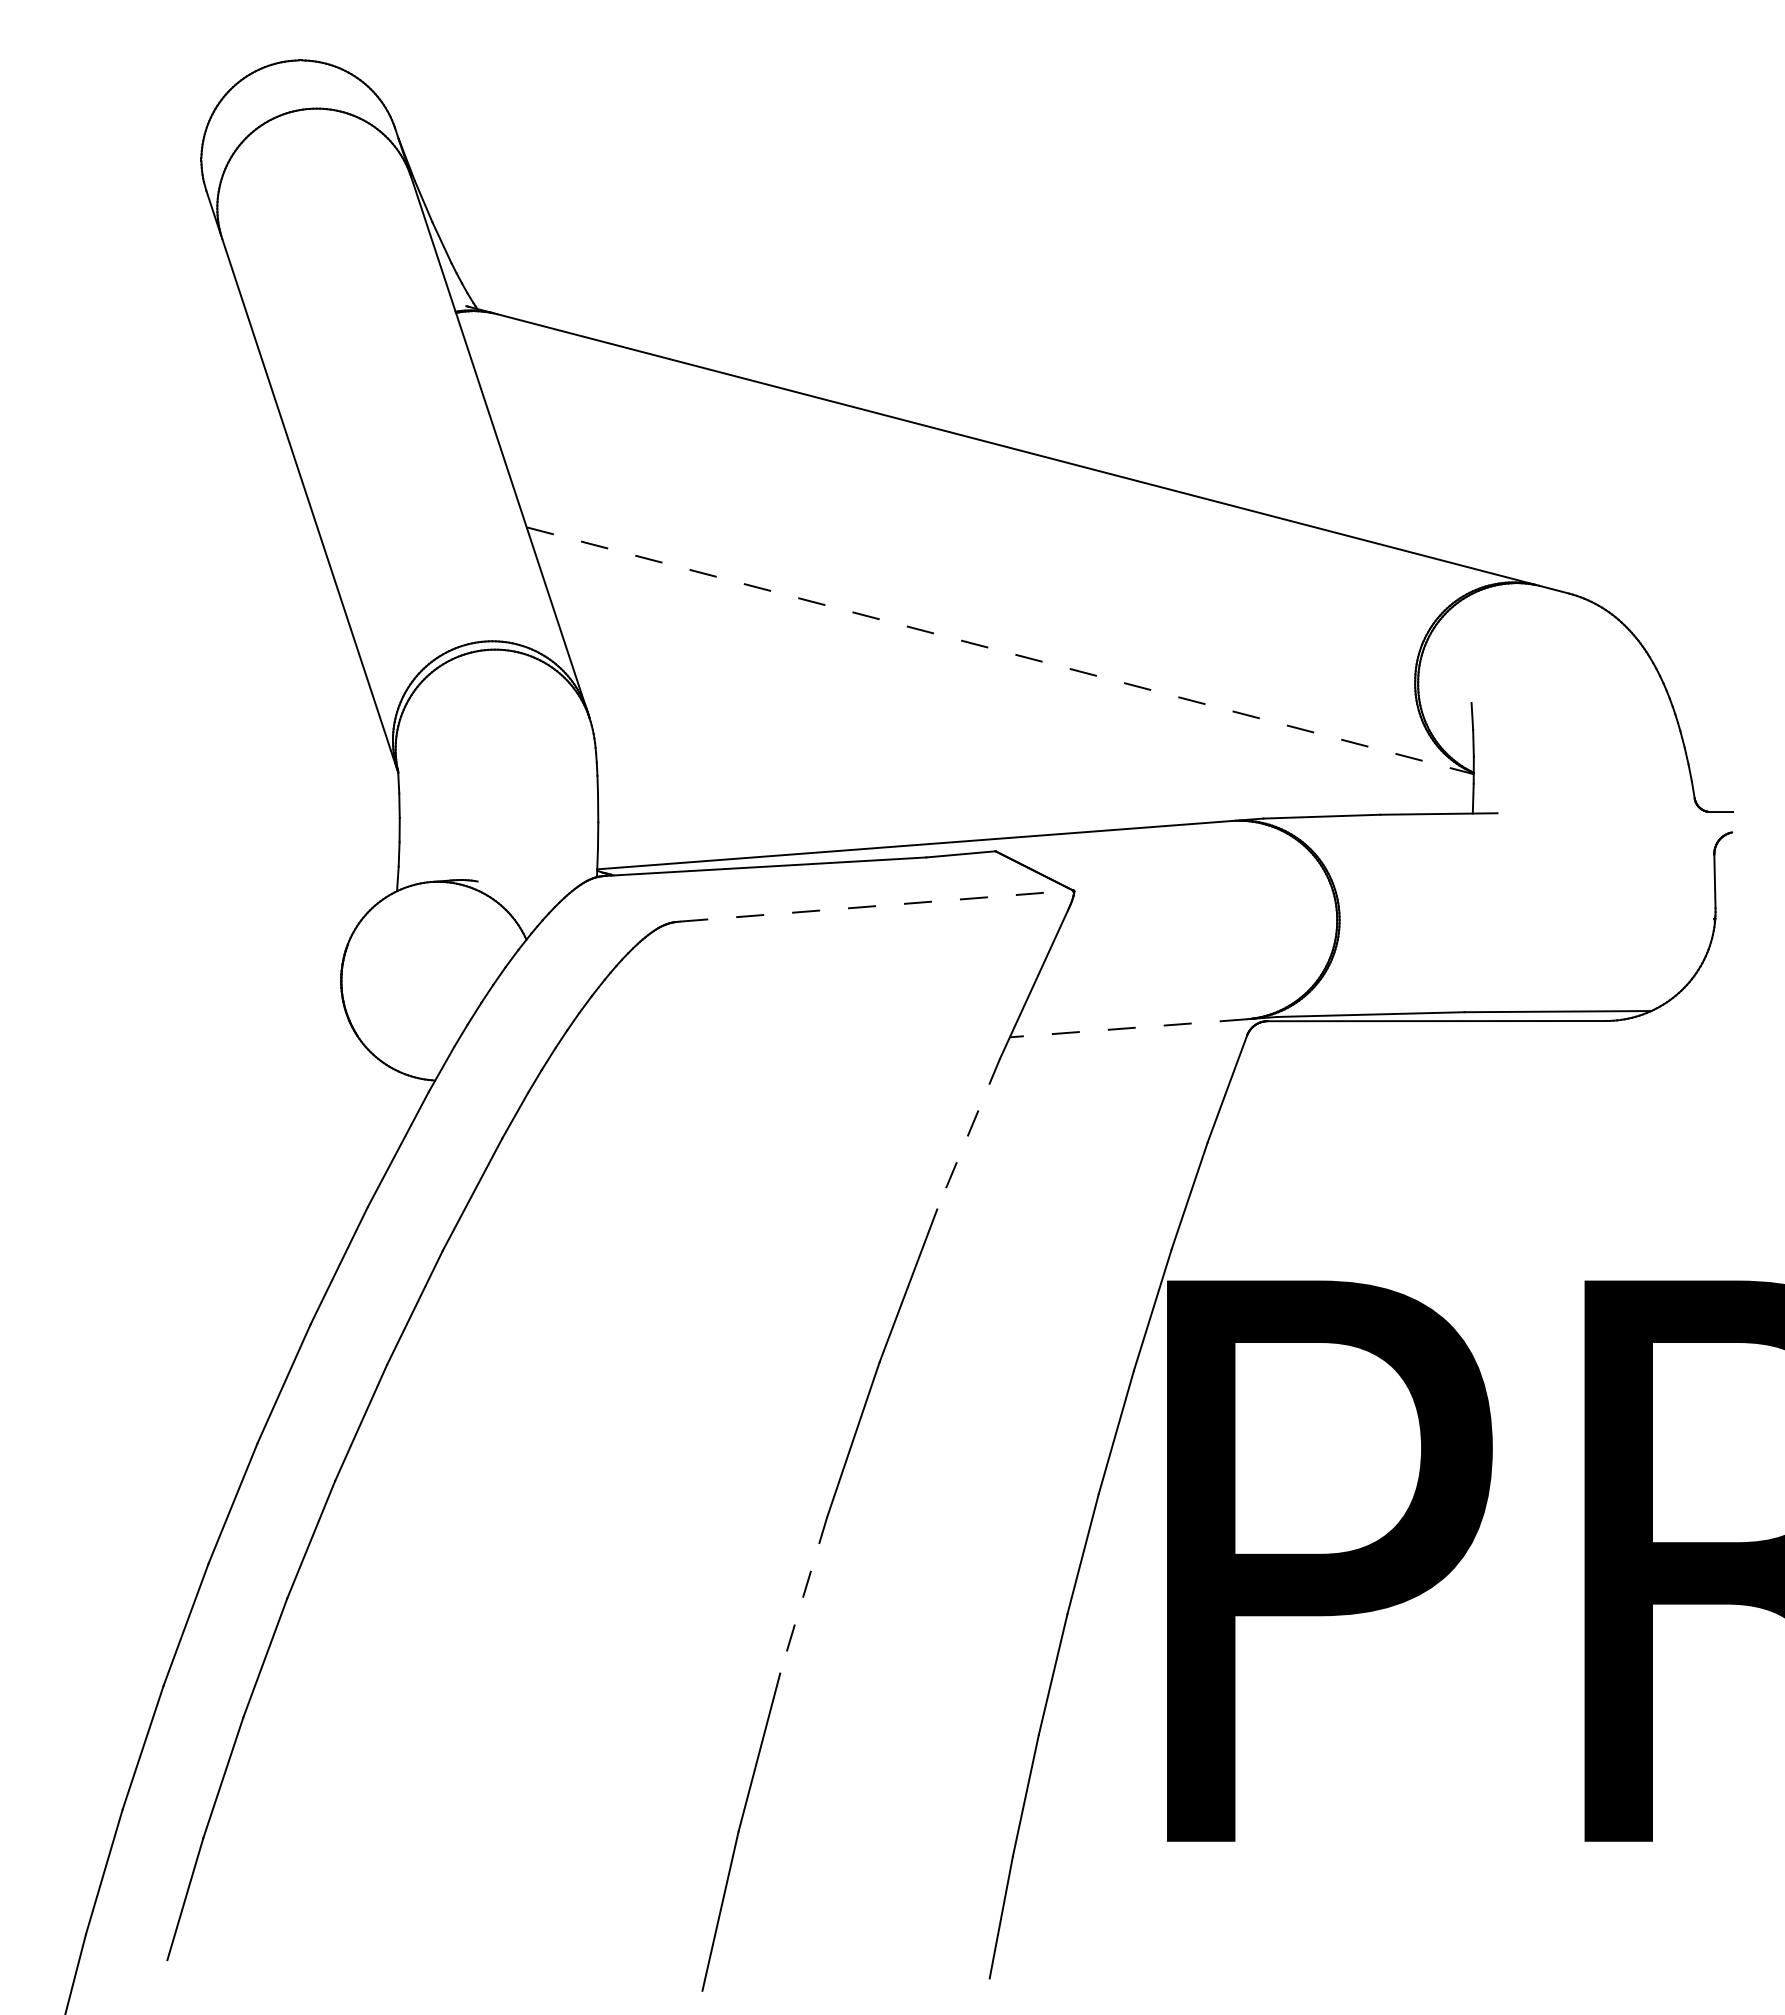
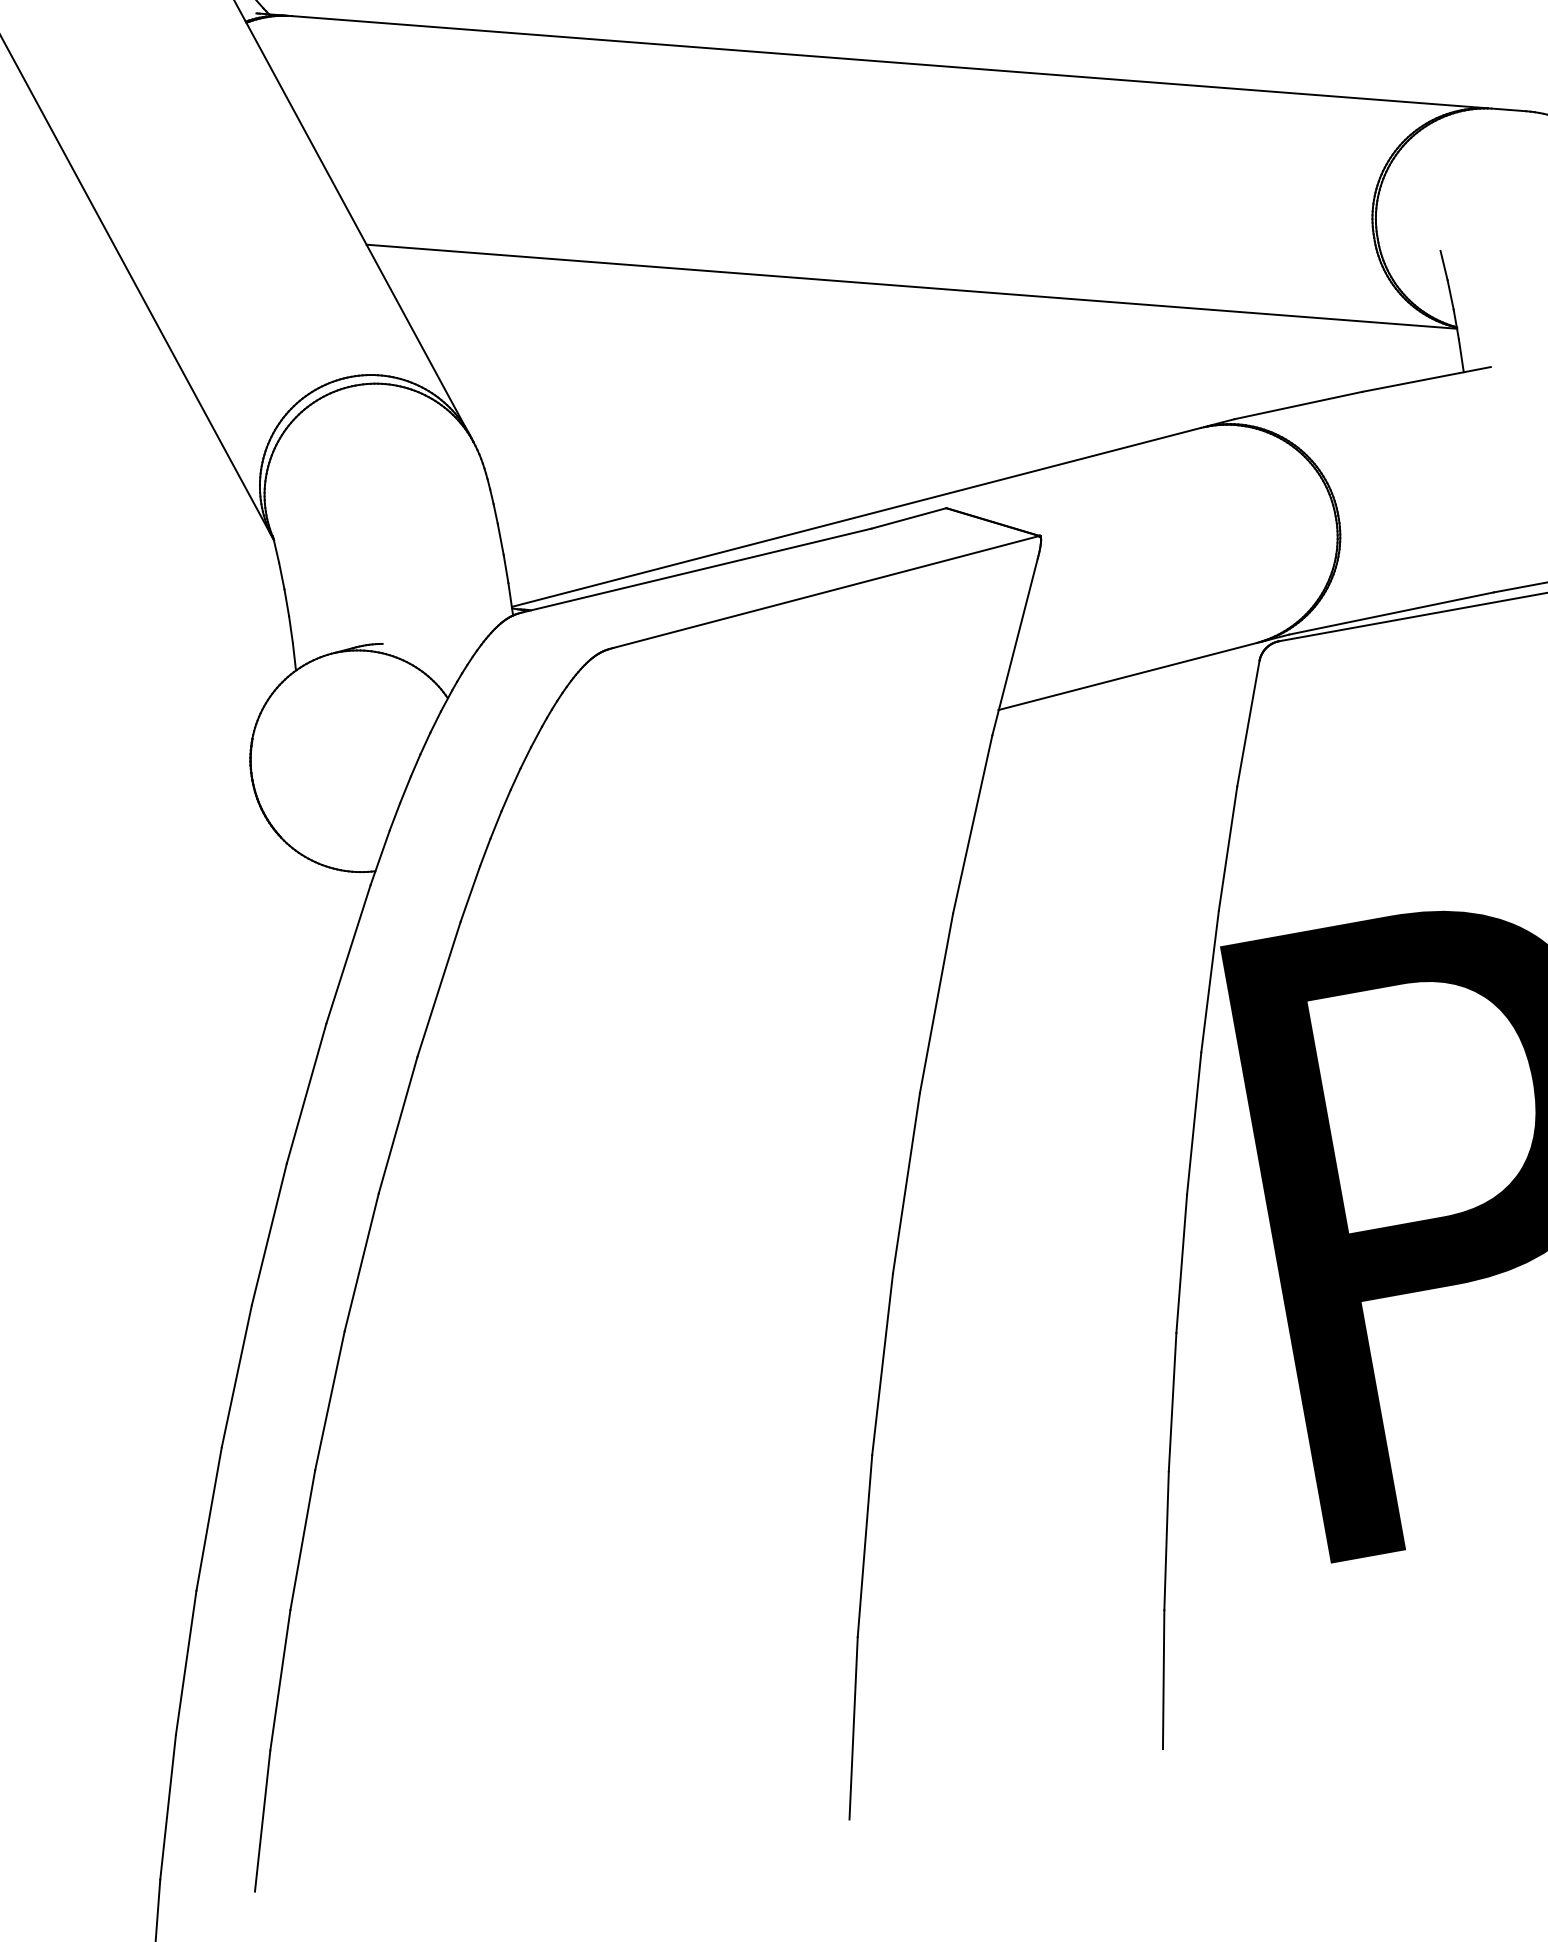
line: (1000, 650) -> (912, 286), dashed -> solid
line: (877, 906) -> (827, 592), dashed -> solid
line: (1128, 1028) -> (1127, 676), dashed -> solid
line: (968, 1134) -> (972, 825), dashed -> solid
line: (803, 1595) -> (882, 1364), dashed -> solid

